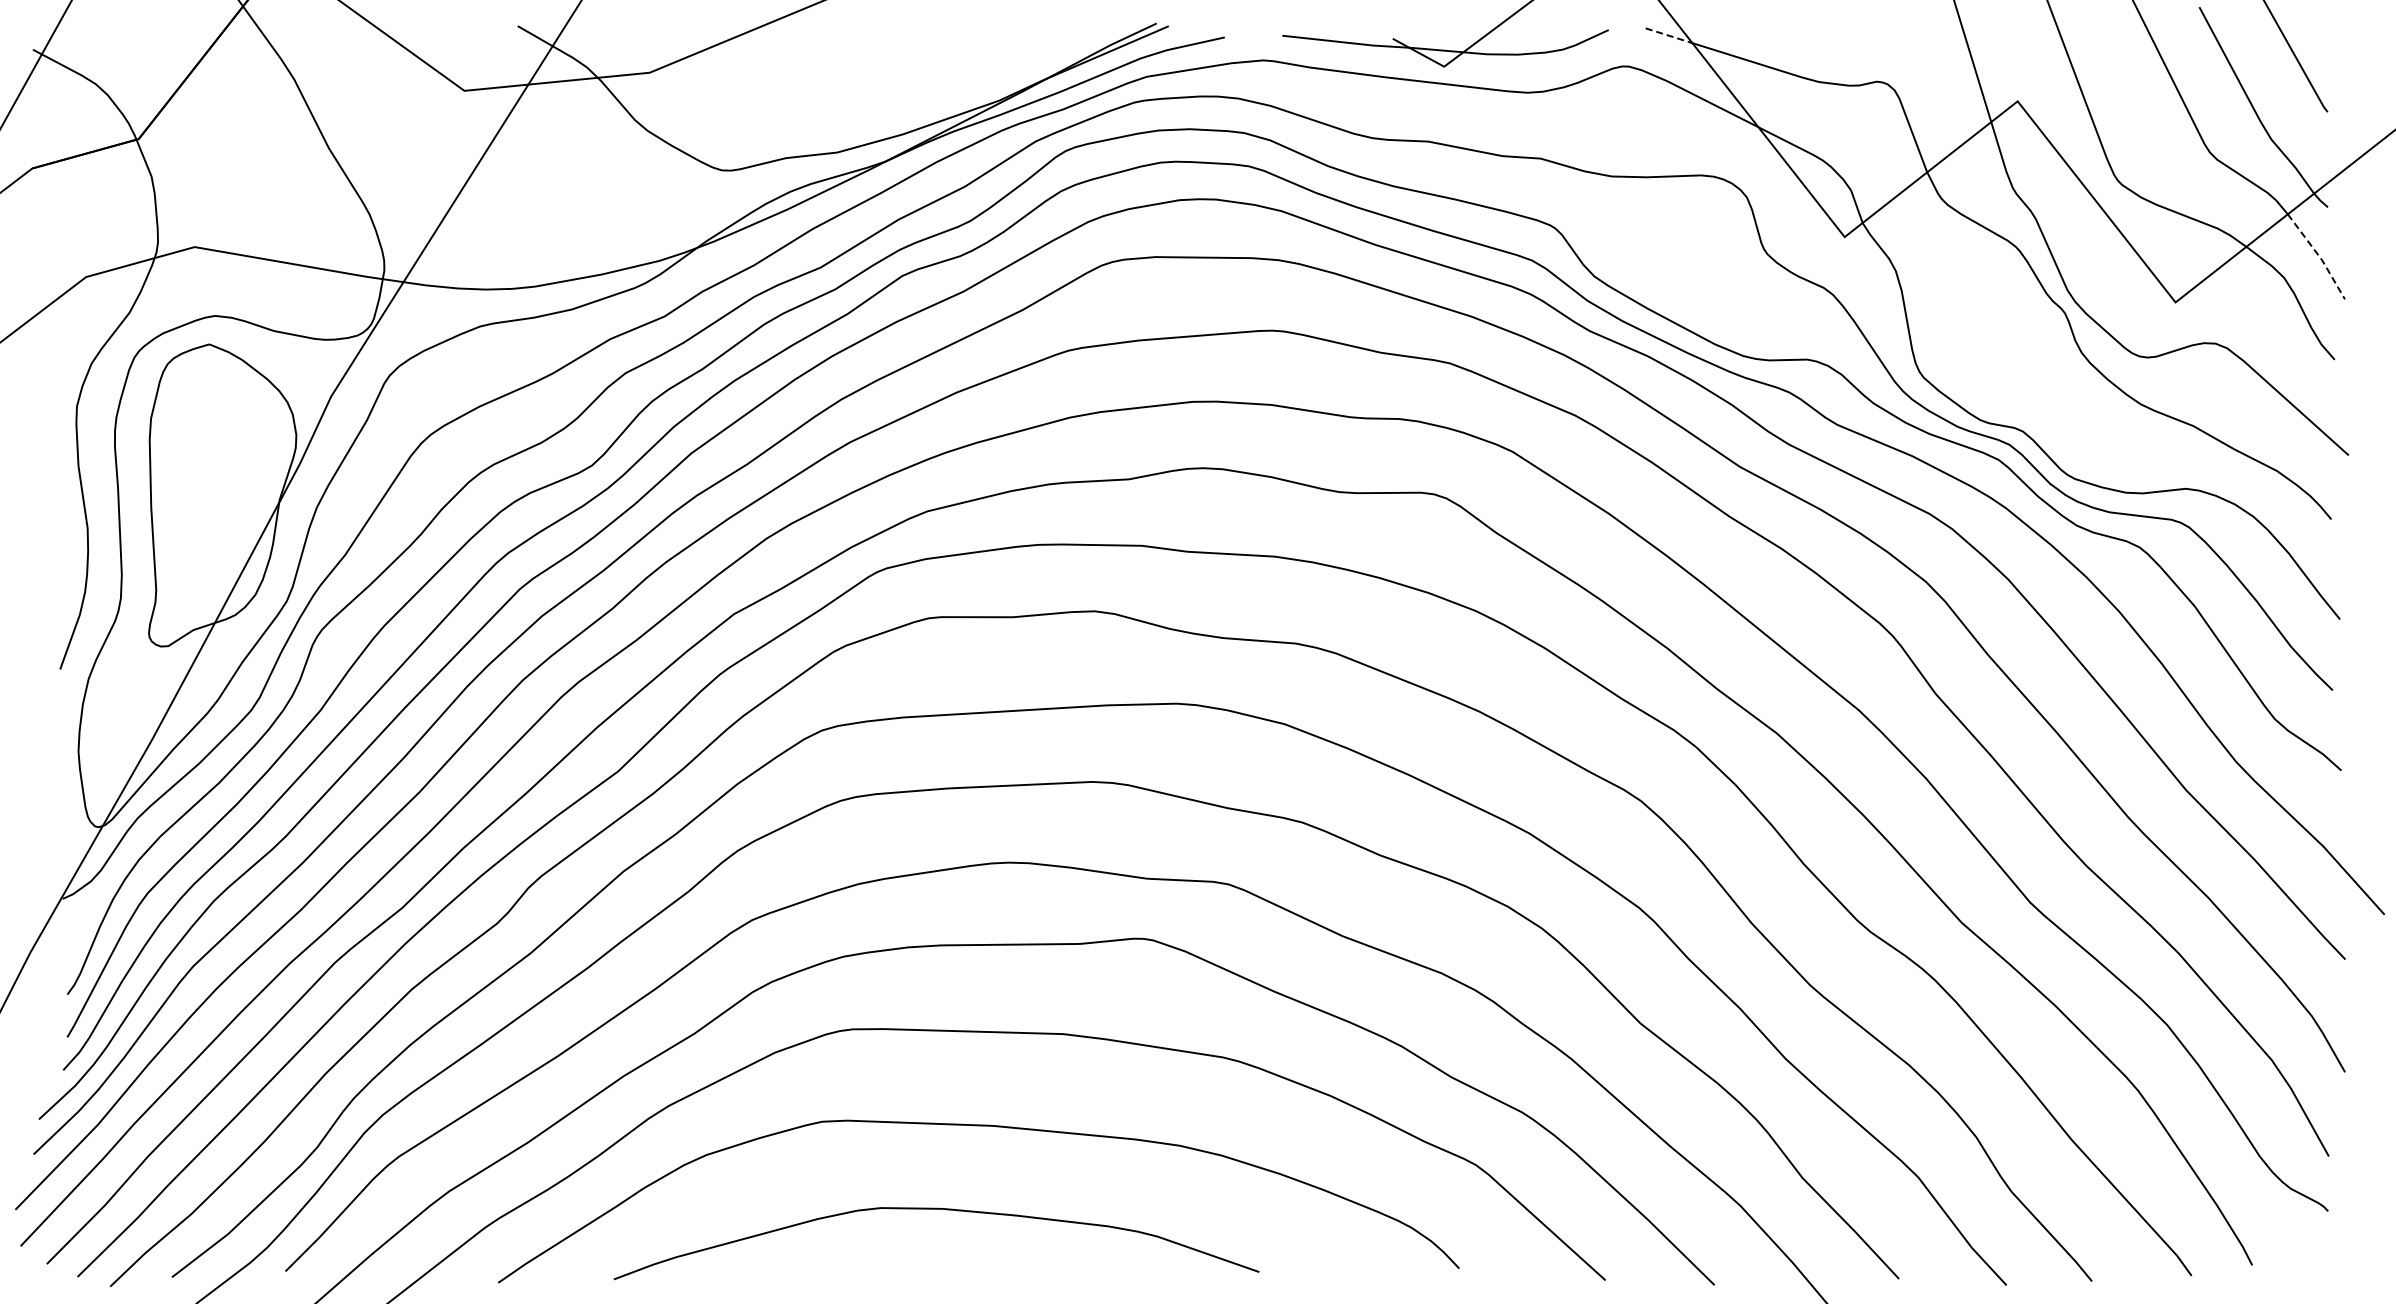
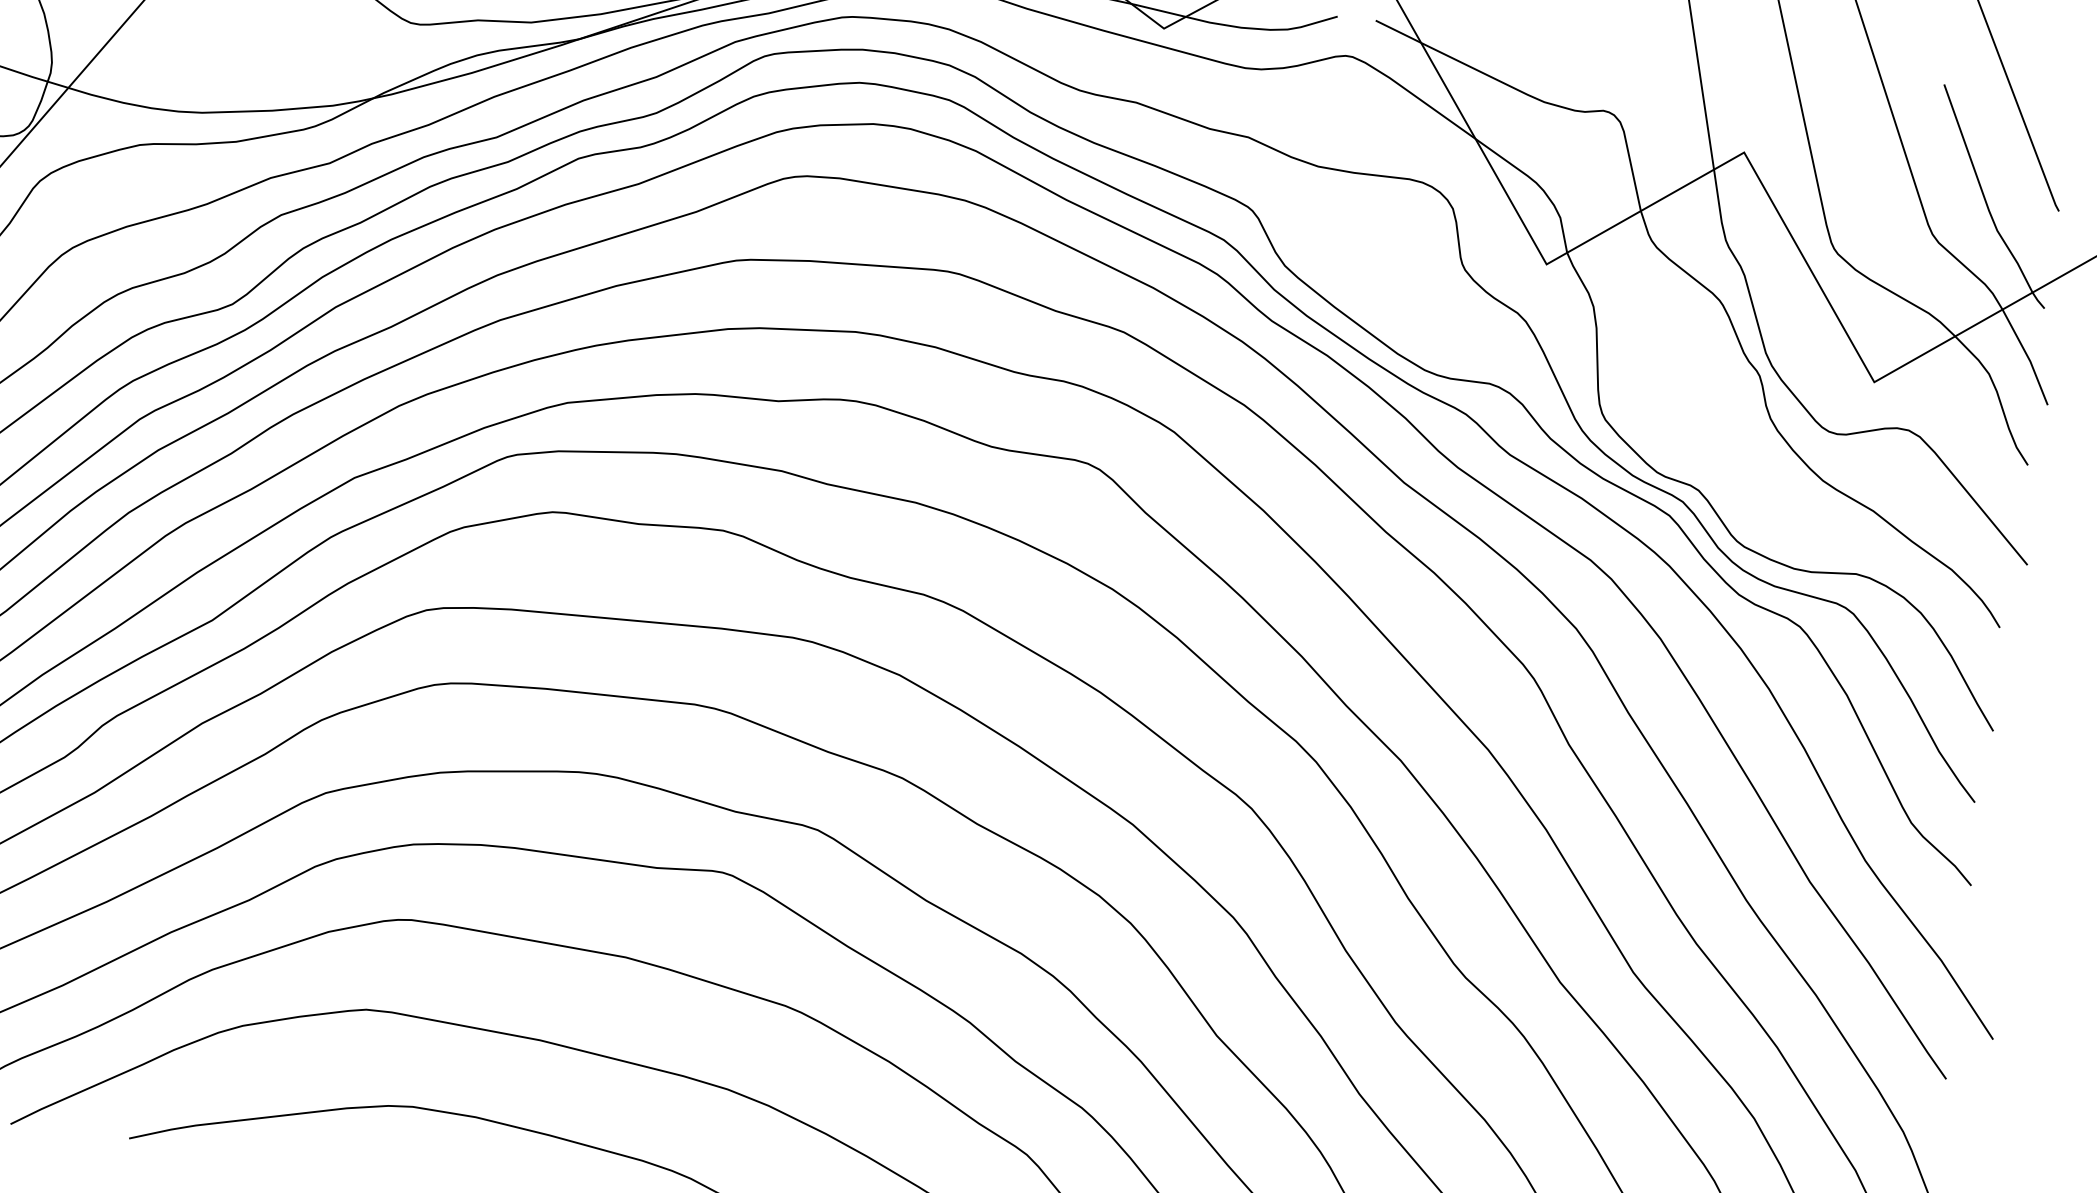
line: (1669, 35) -> (1398, 31), dashed -> solid
line: (2319, 256) -> (2028, 357), dashed -> solid

